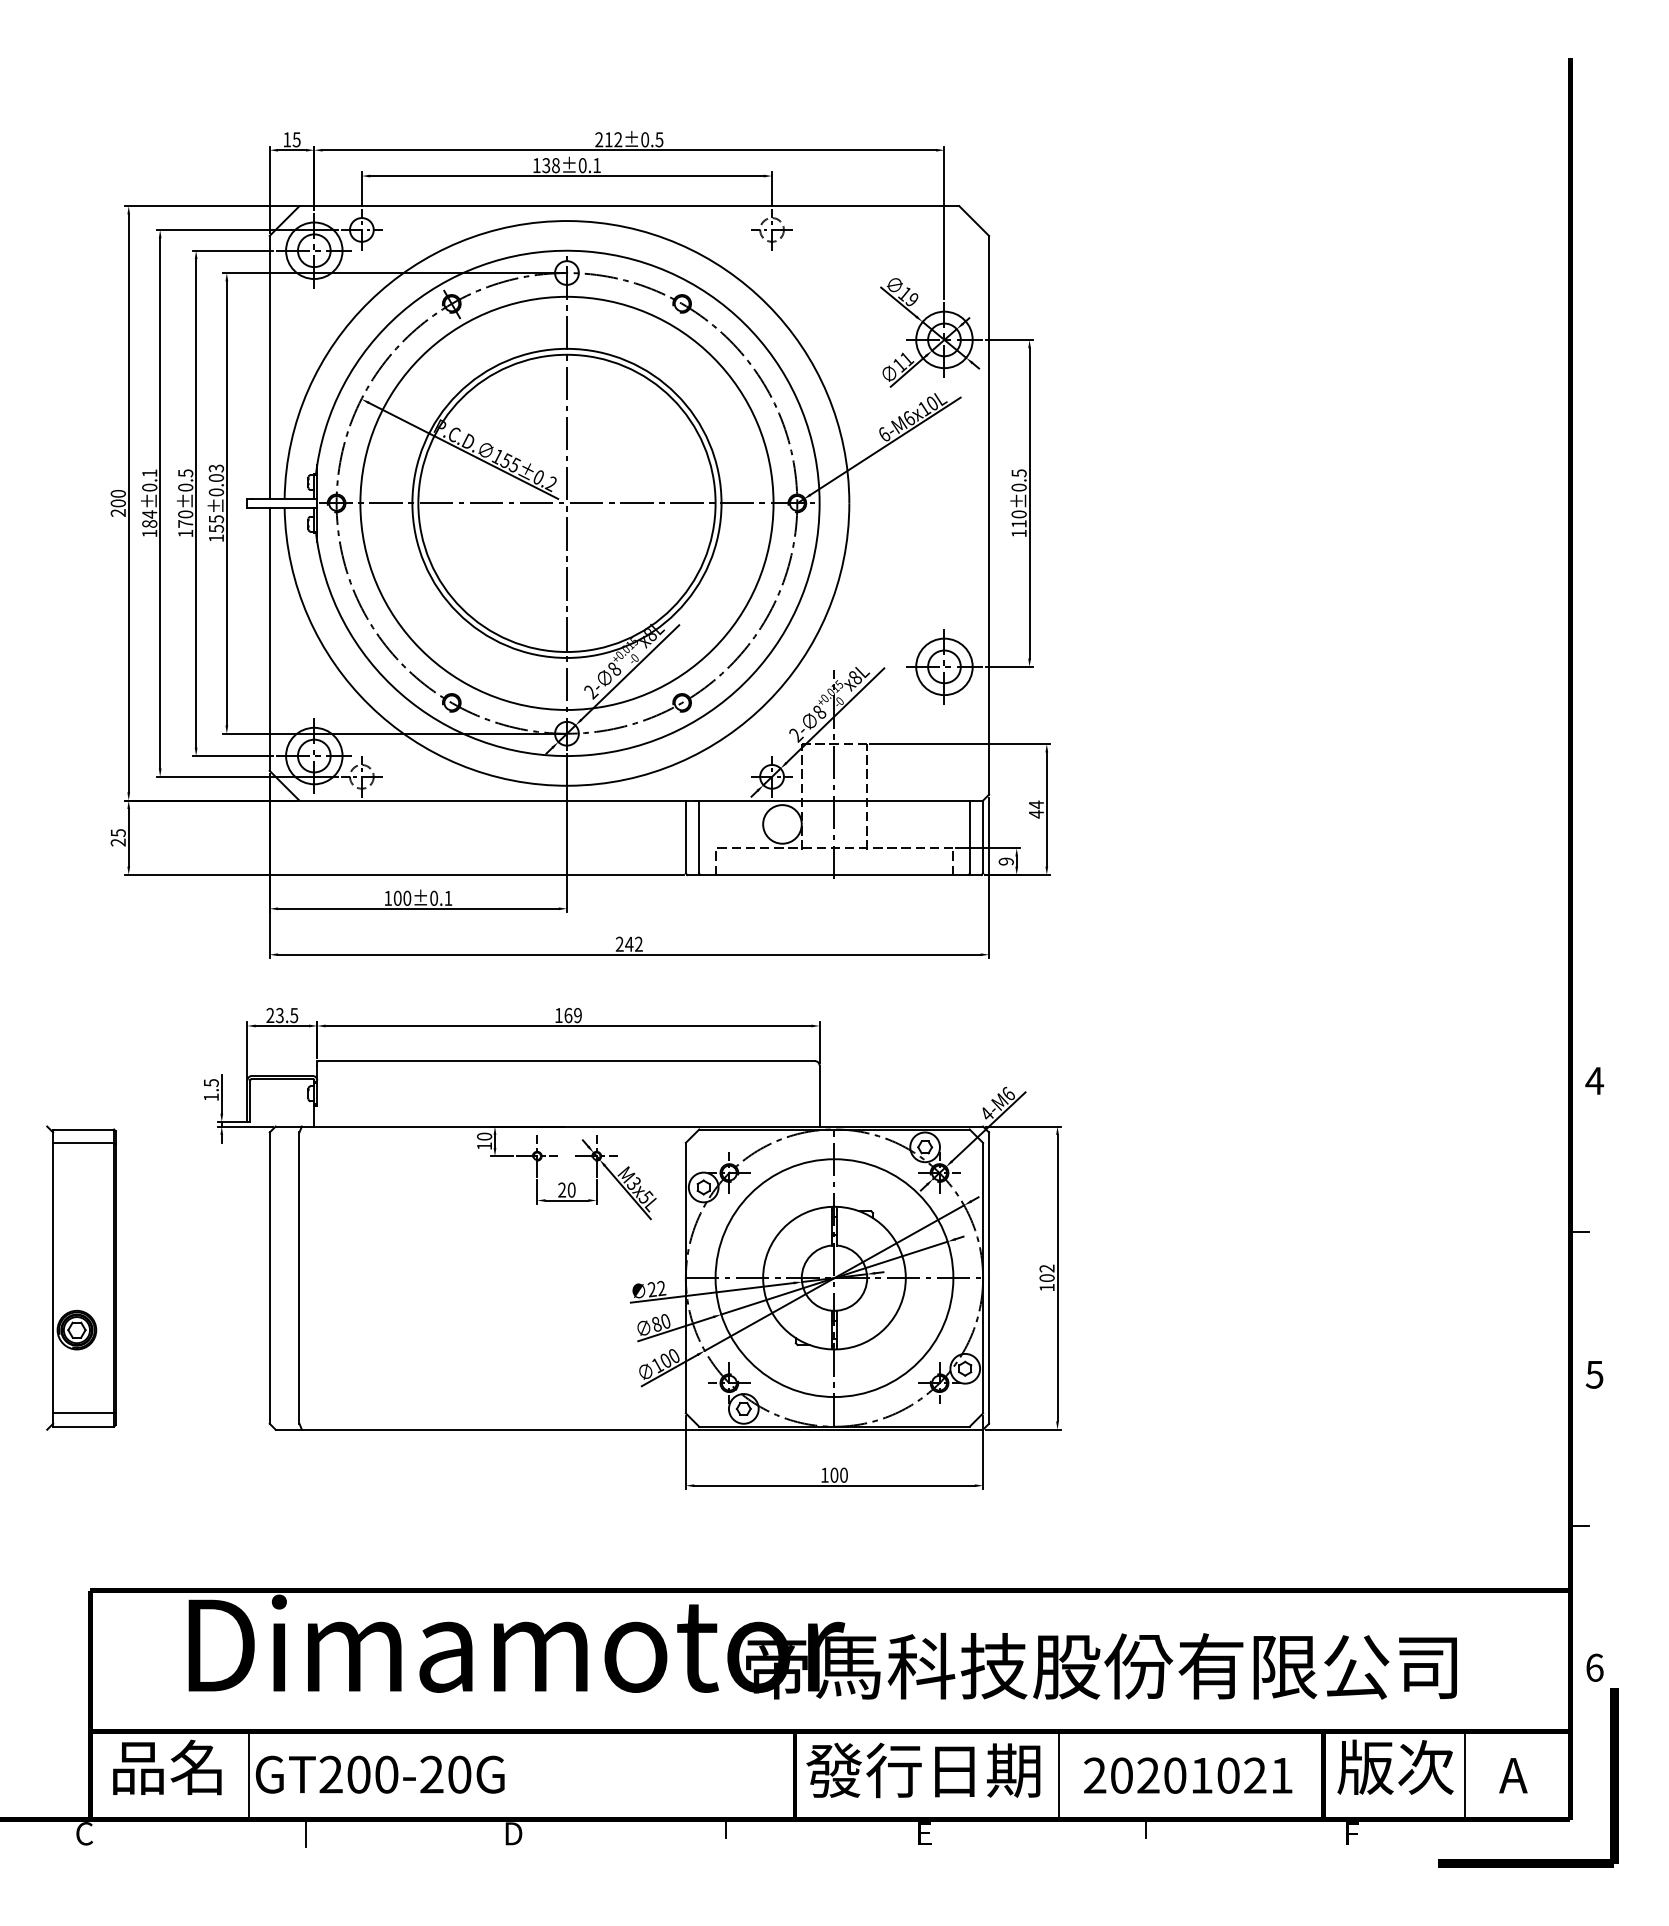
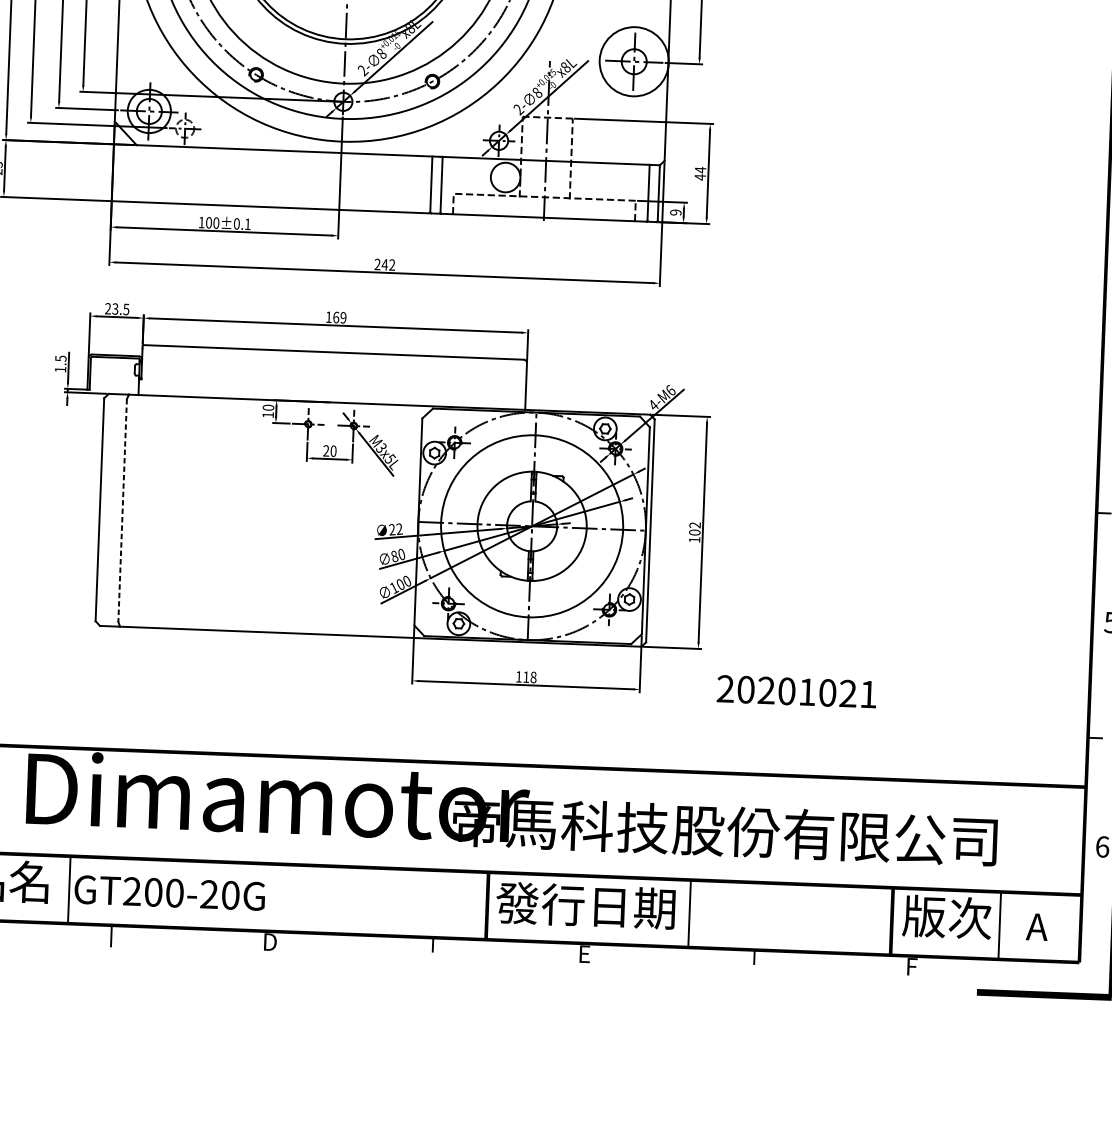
circle: (944, 666) -> (634, 61), size x1.6
line: (299, 1278) -> (122, 510), solid -> dashed
text: (838, 1474) -> (529, 676), 100 -> 118
text: (1188, 1775) -> (797, 691), moved

